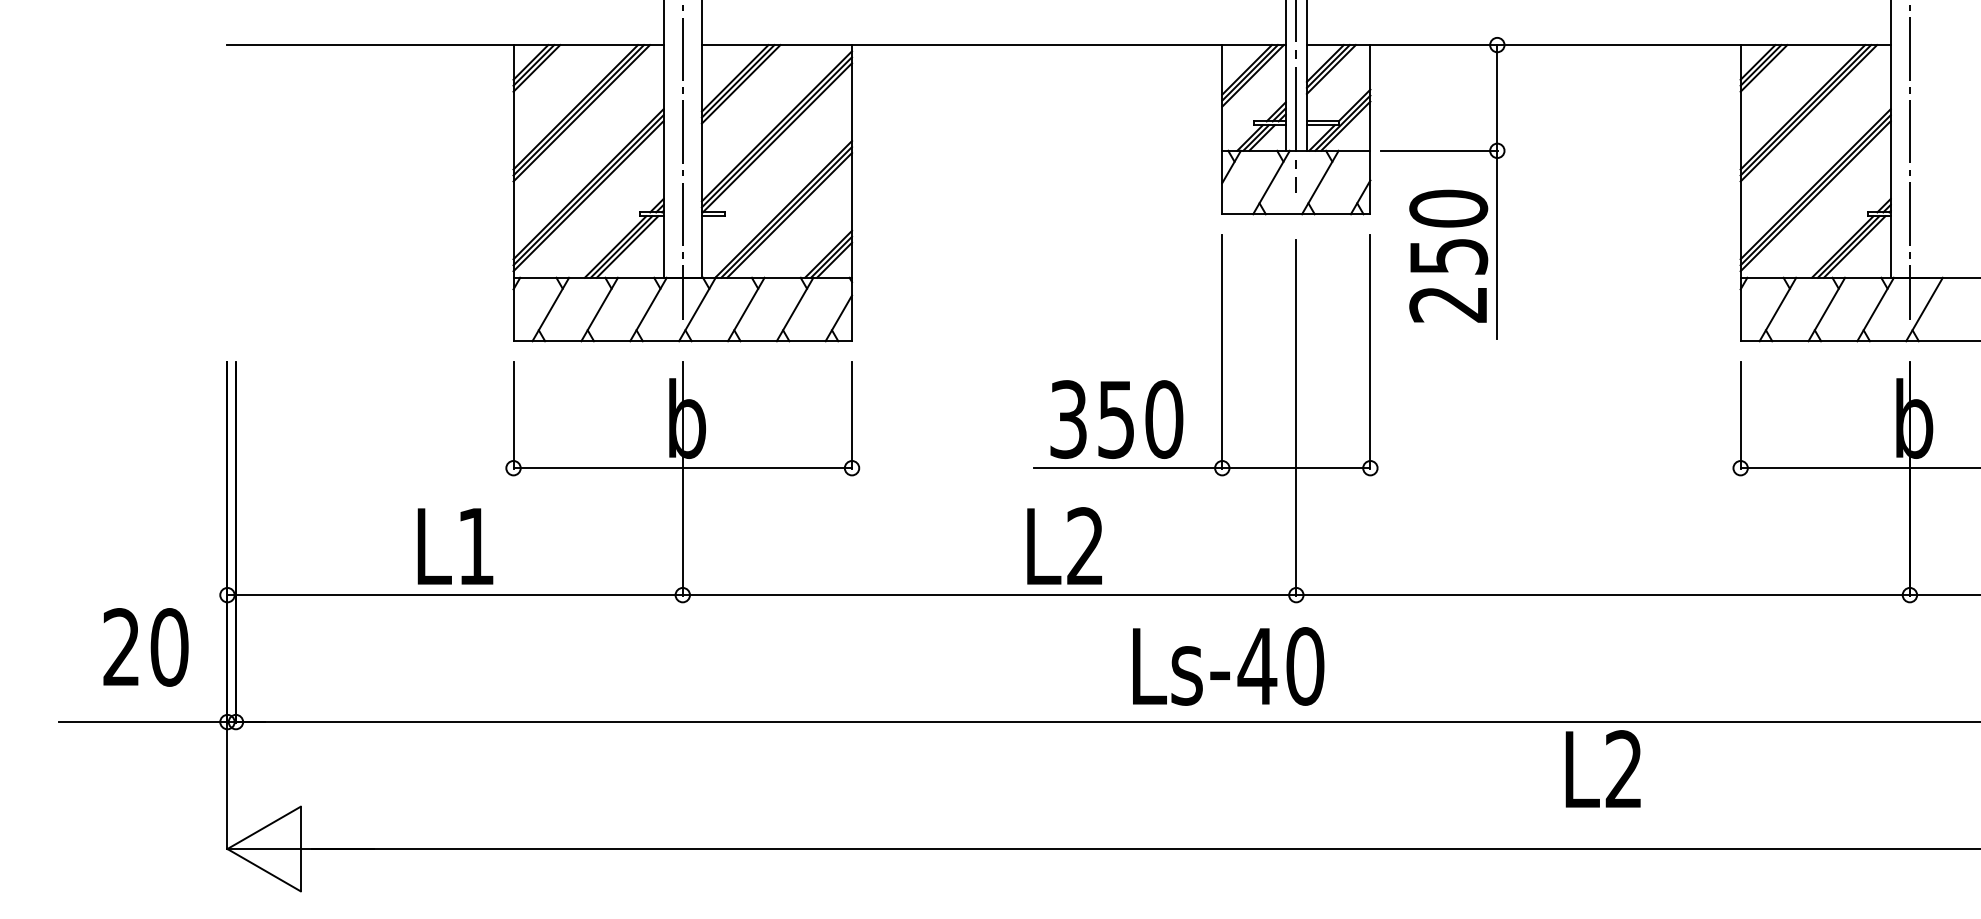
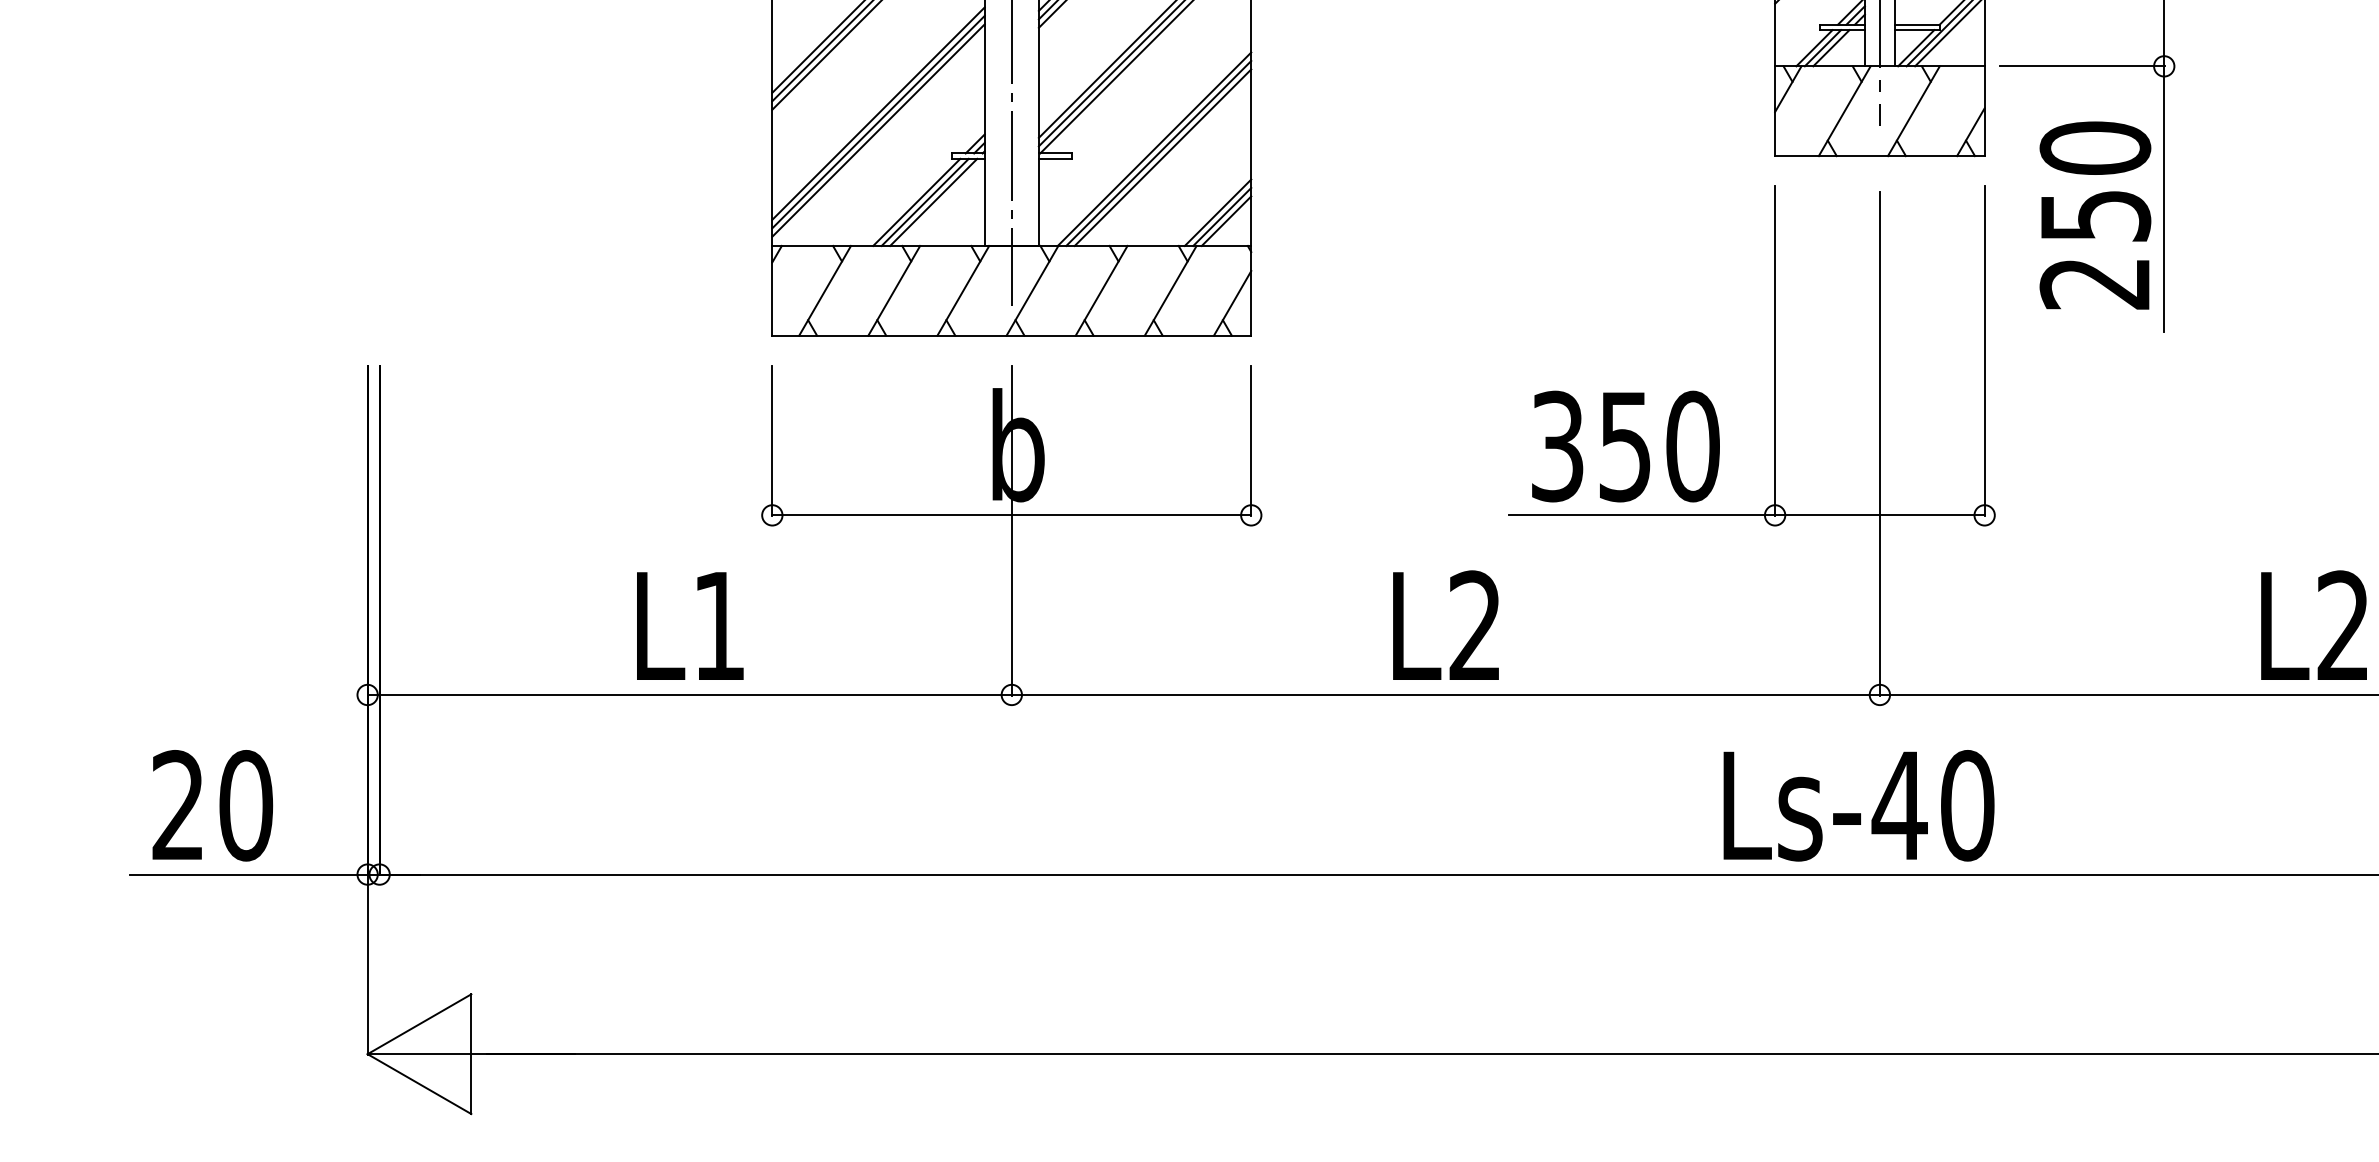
text: (1064, 545) -> (1445, 624), moved
text: (145, 647) -> (212, 805), moved
text: (1228, 666) -> (1858, 805), moved
text: (1602, 768) -> (2313, 624), moved

